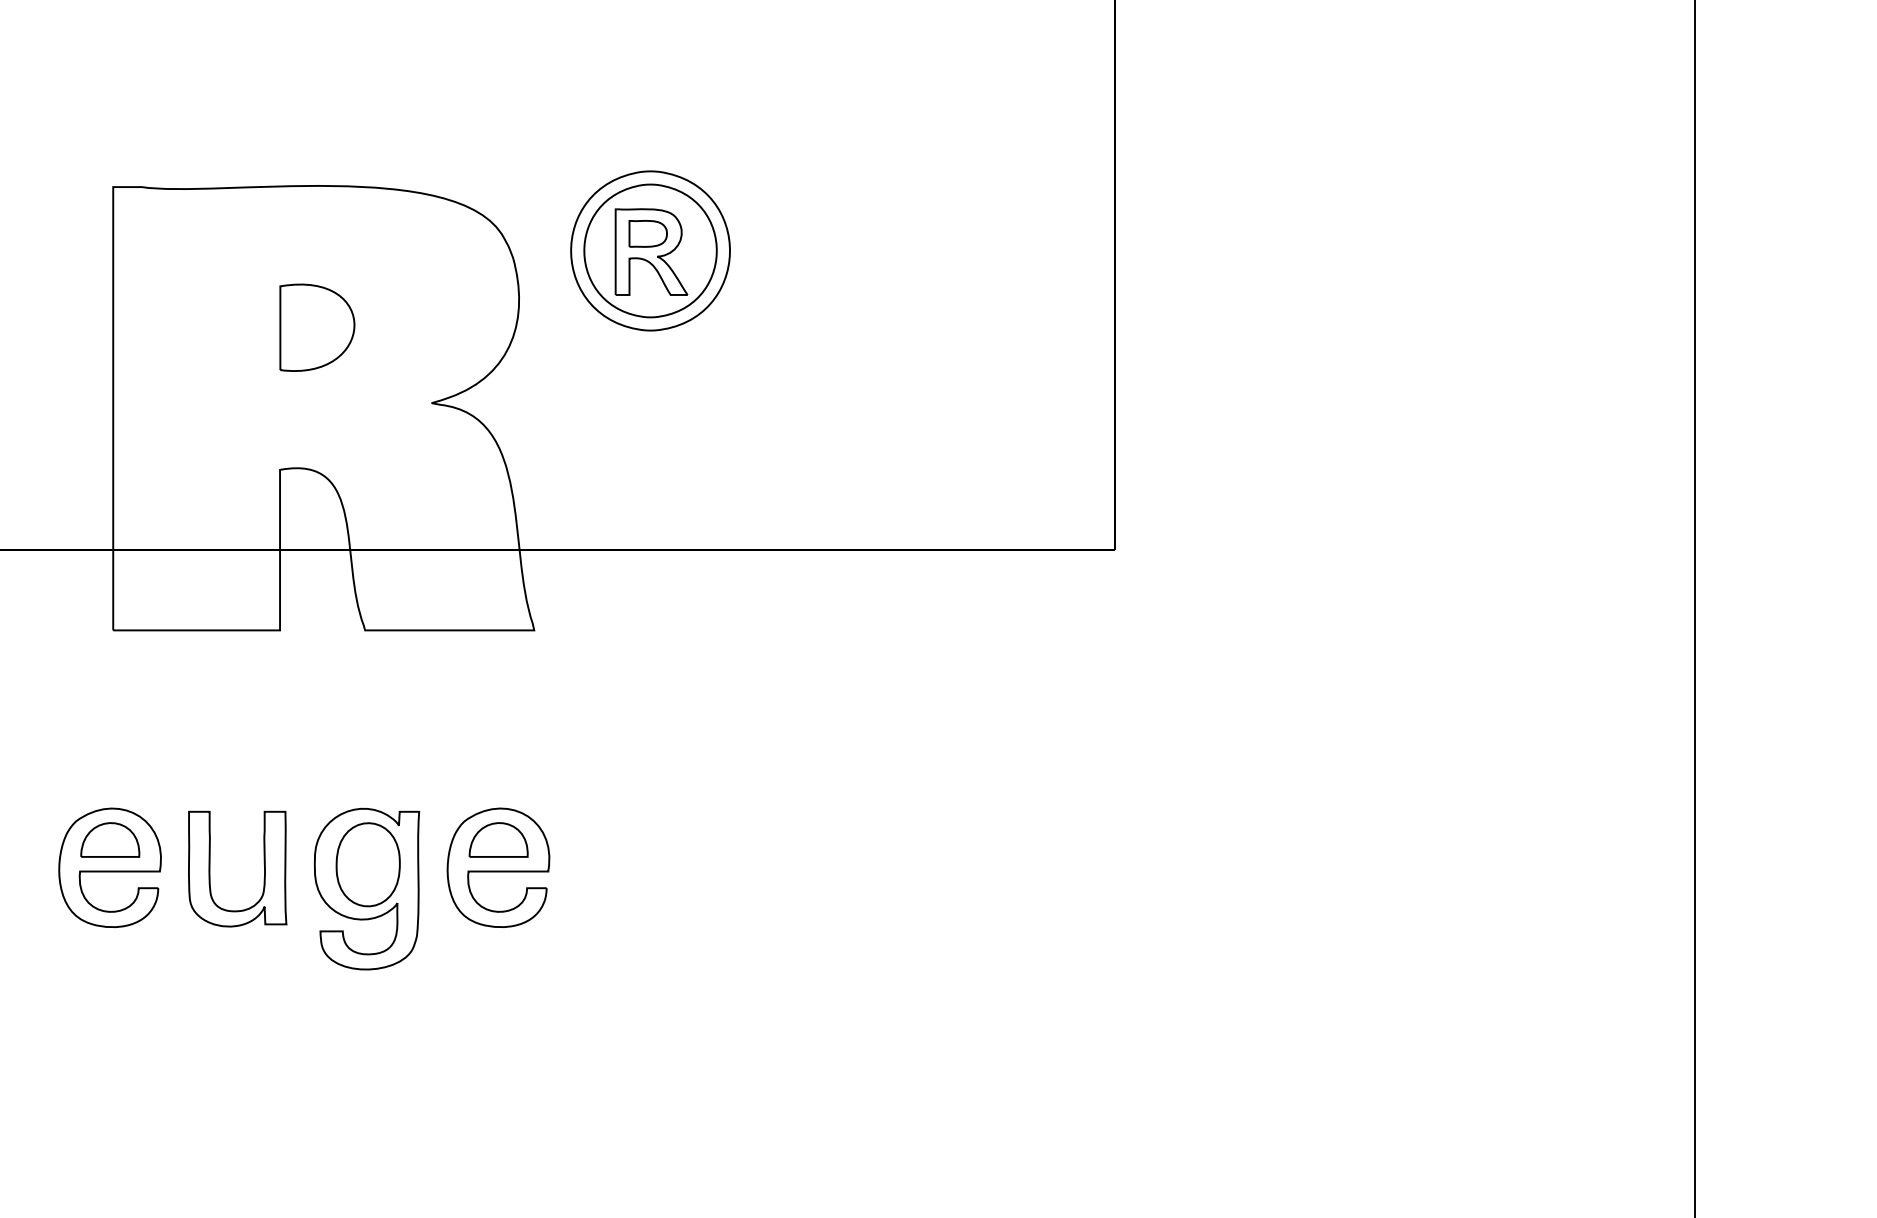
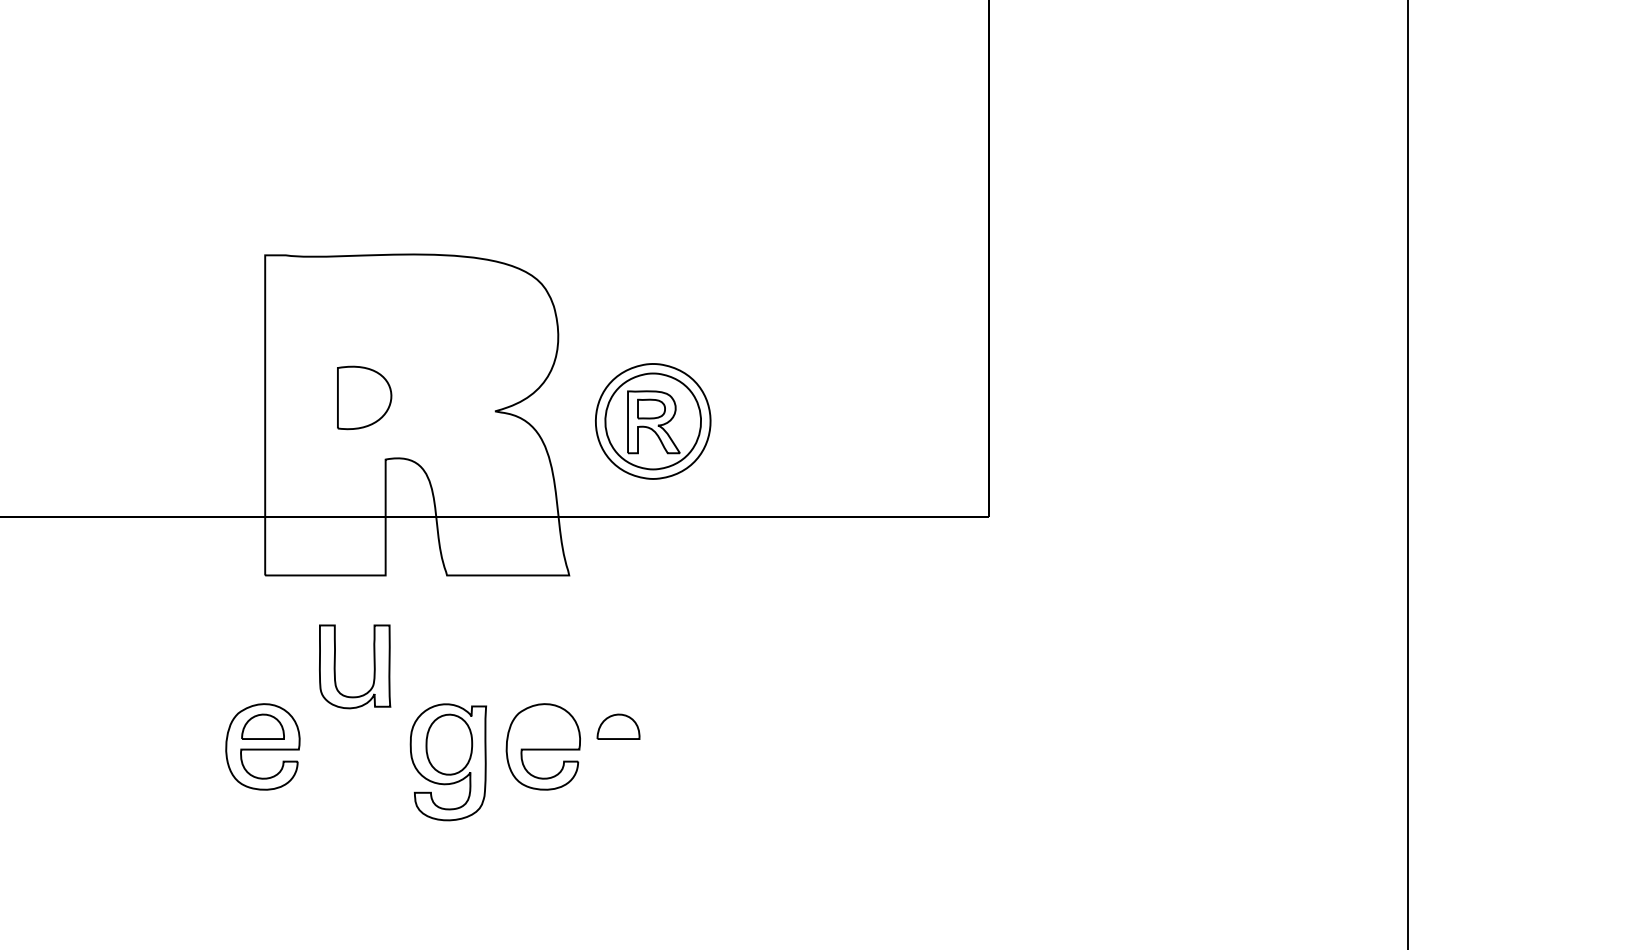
part: (650, 251) -> (653, 421), moved
part: (317, 327) -> (364, 397), moved
part: (498, 839) -> (618, 726), moved
part: (263, 868) -> (373, 666), moved

